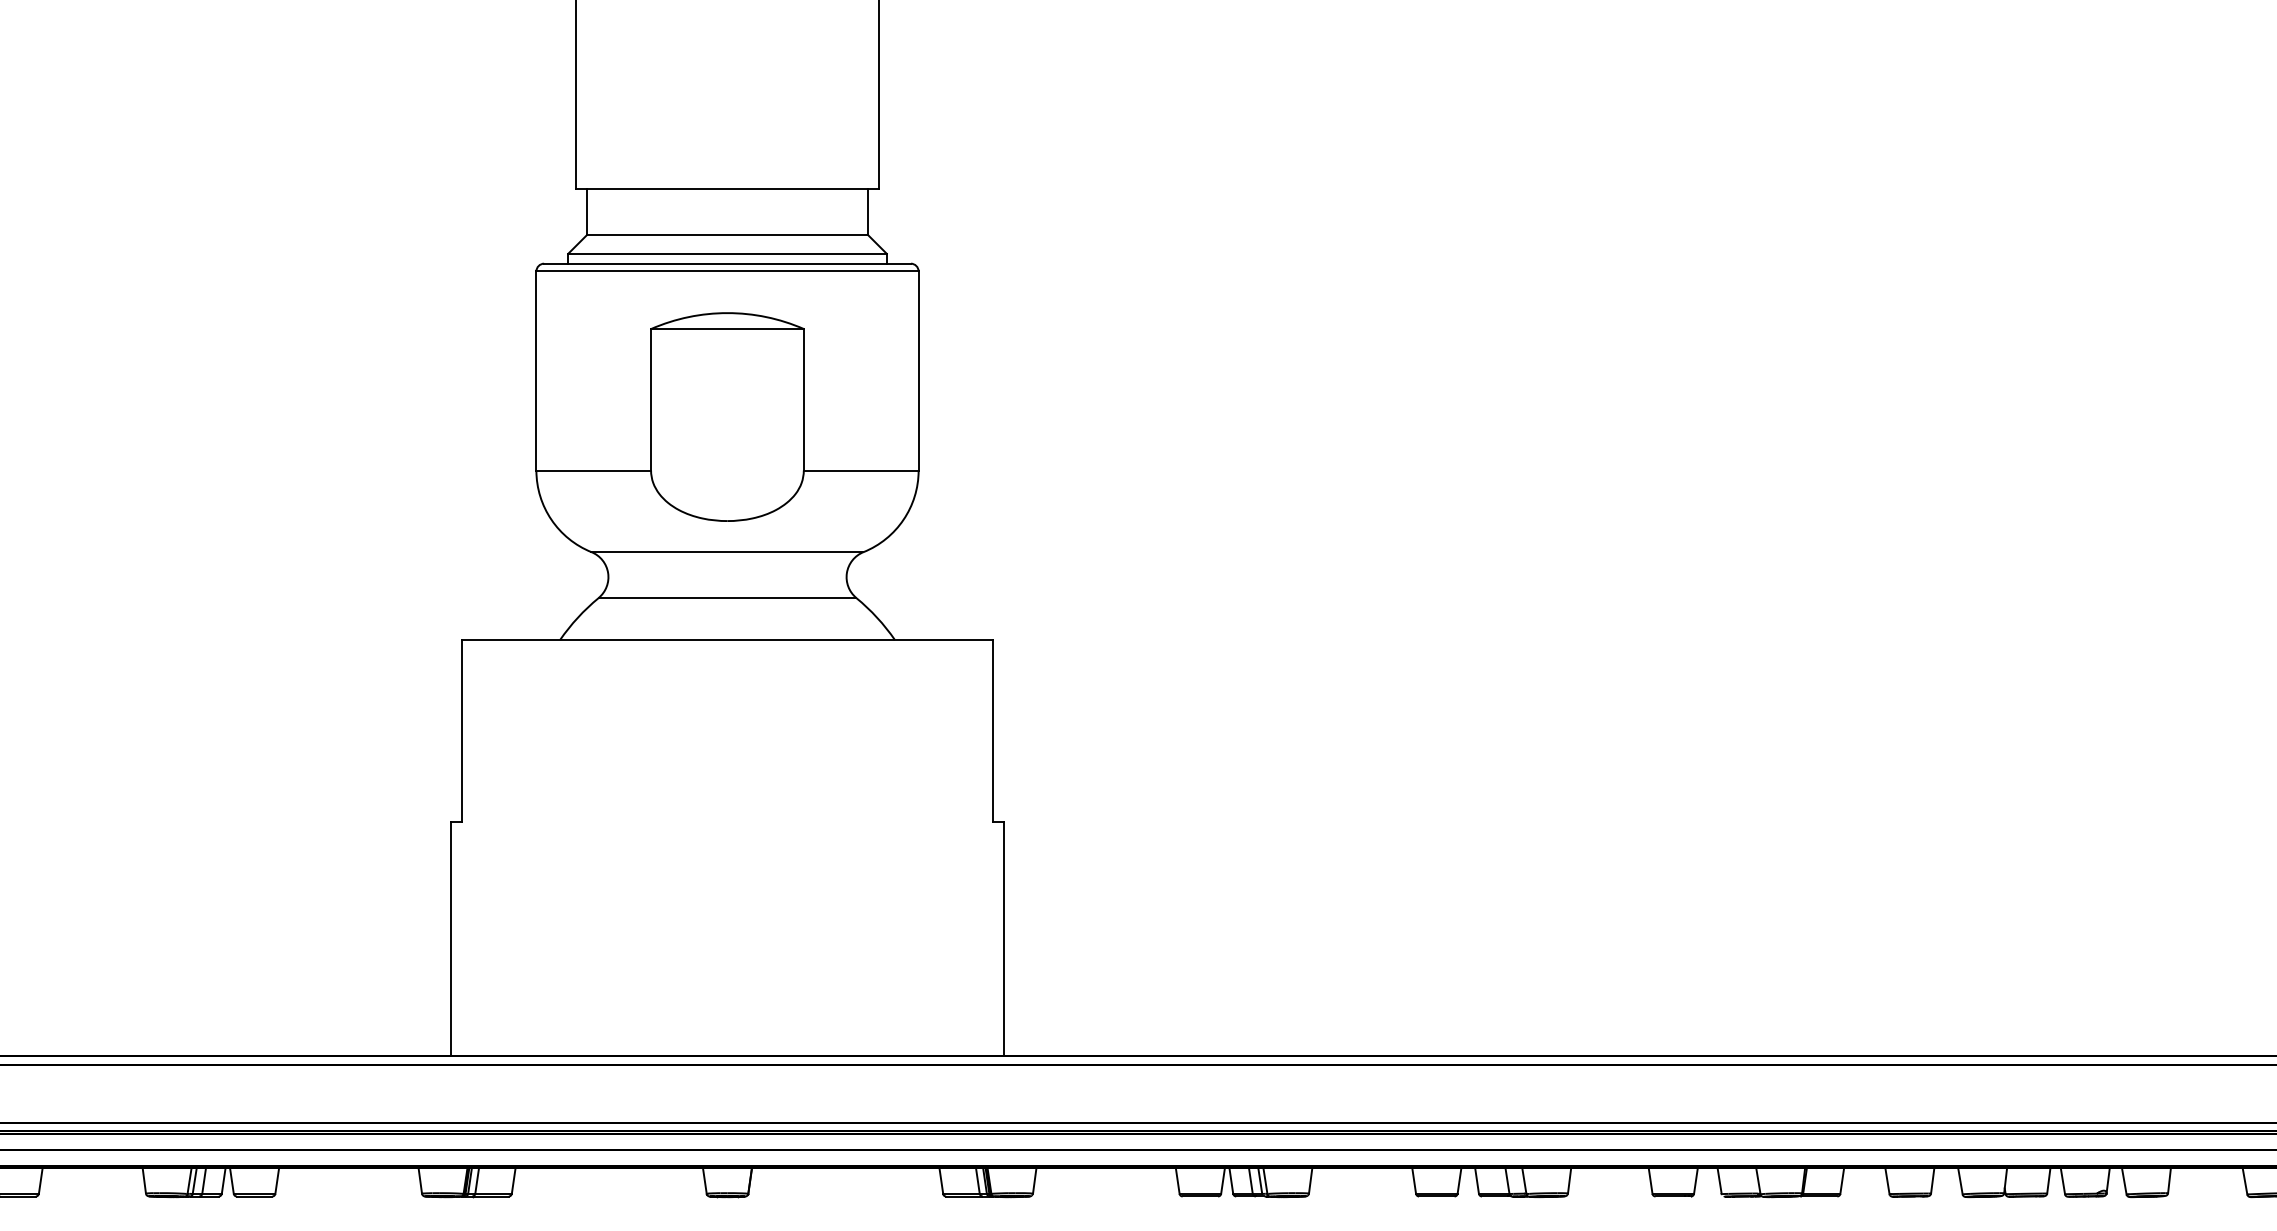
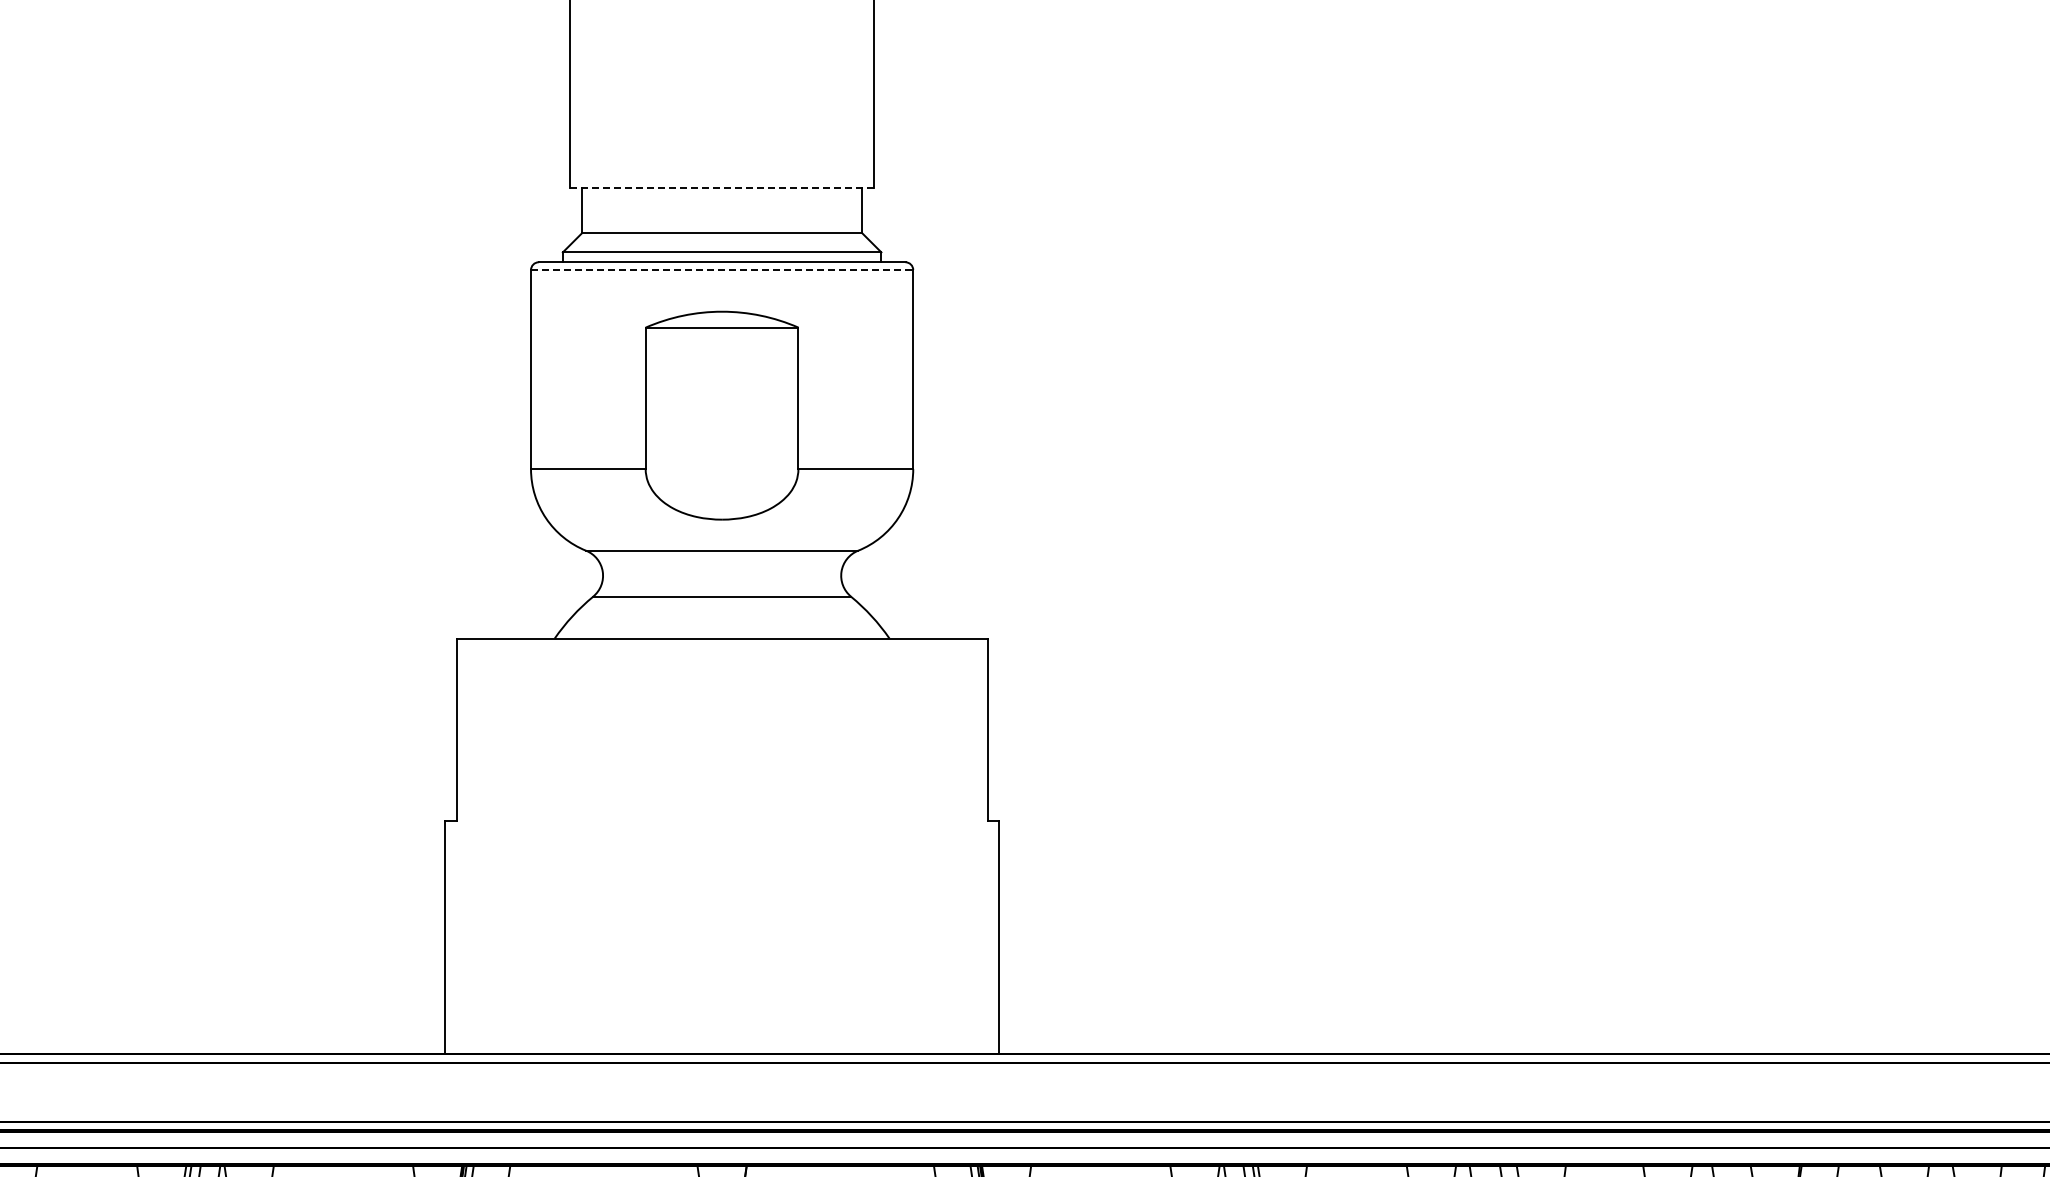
line: (727, 189) -> (722, 188), solid -> dashed
line: (728, 271) -> (723, 270), solid -> dashed

